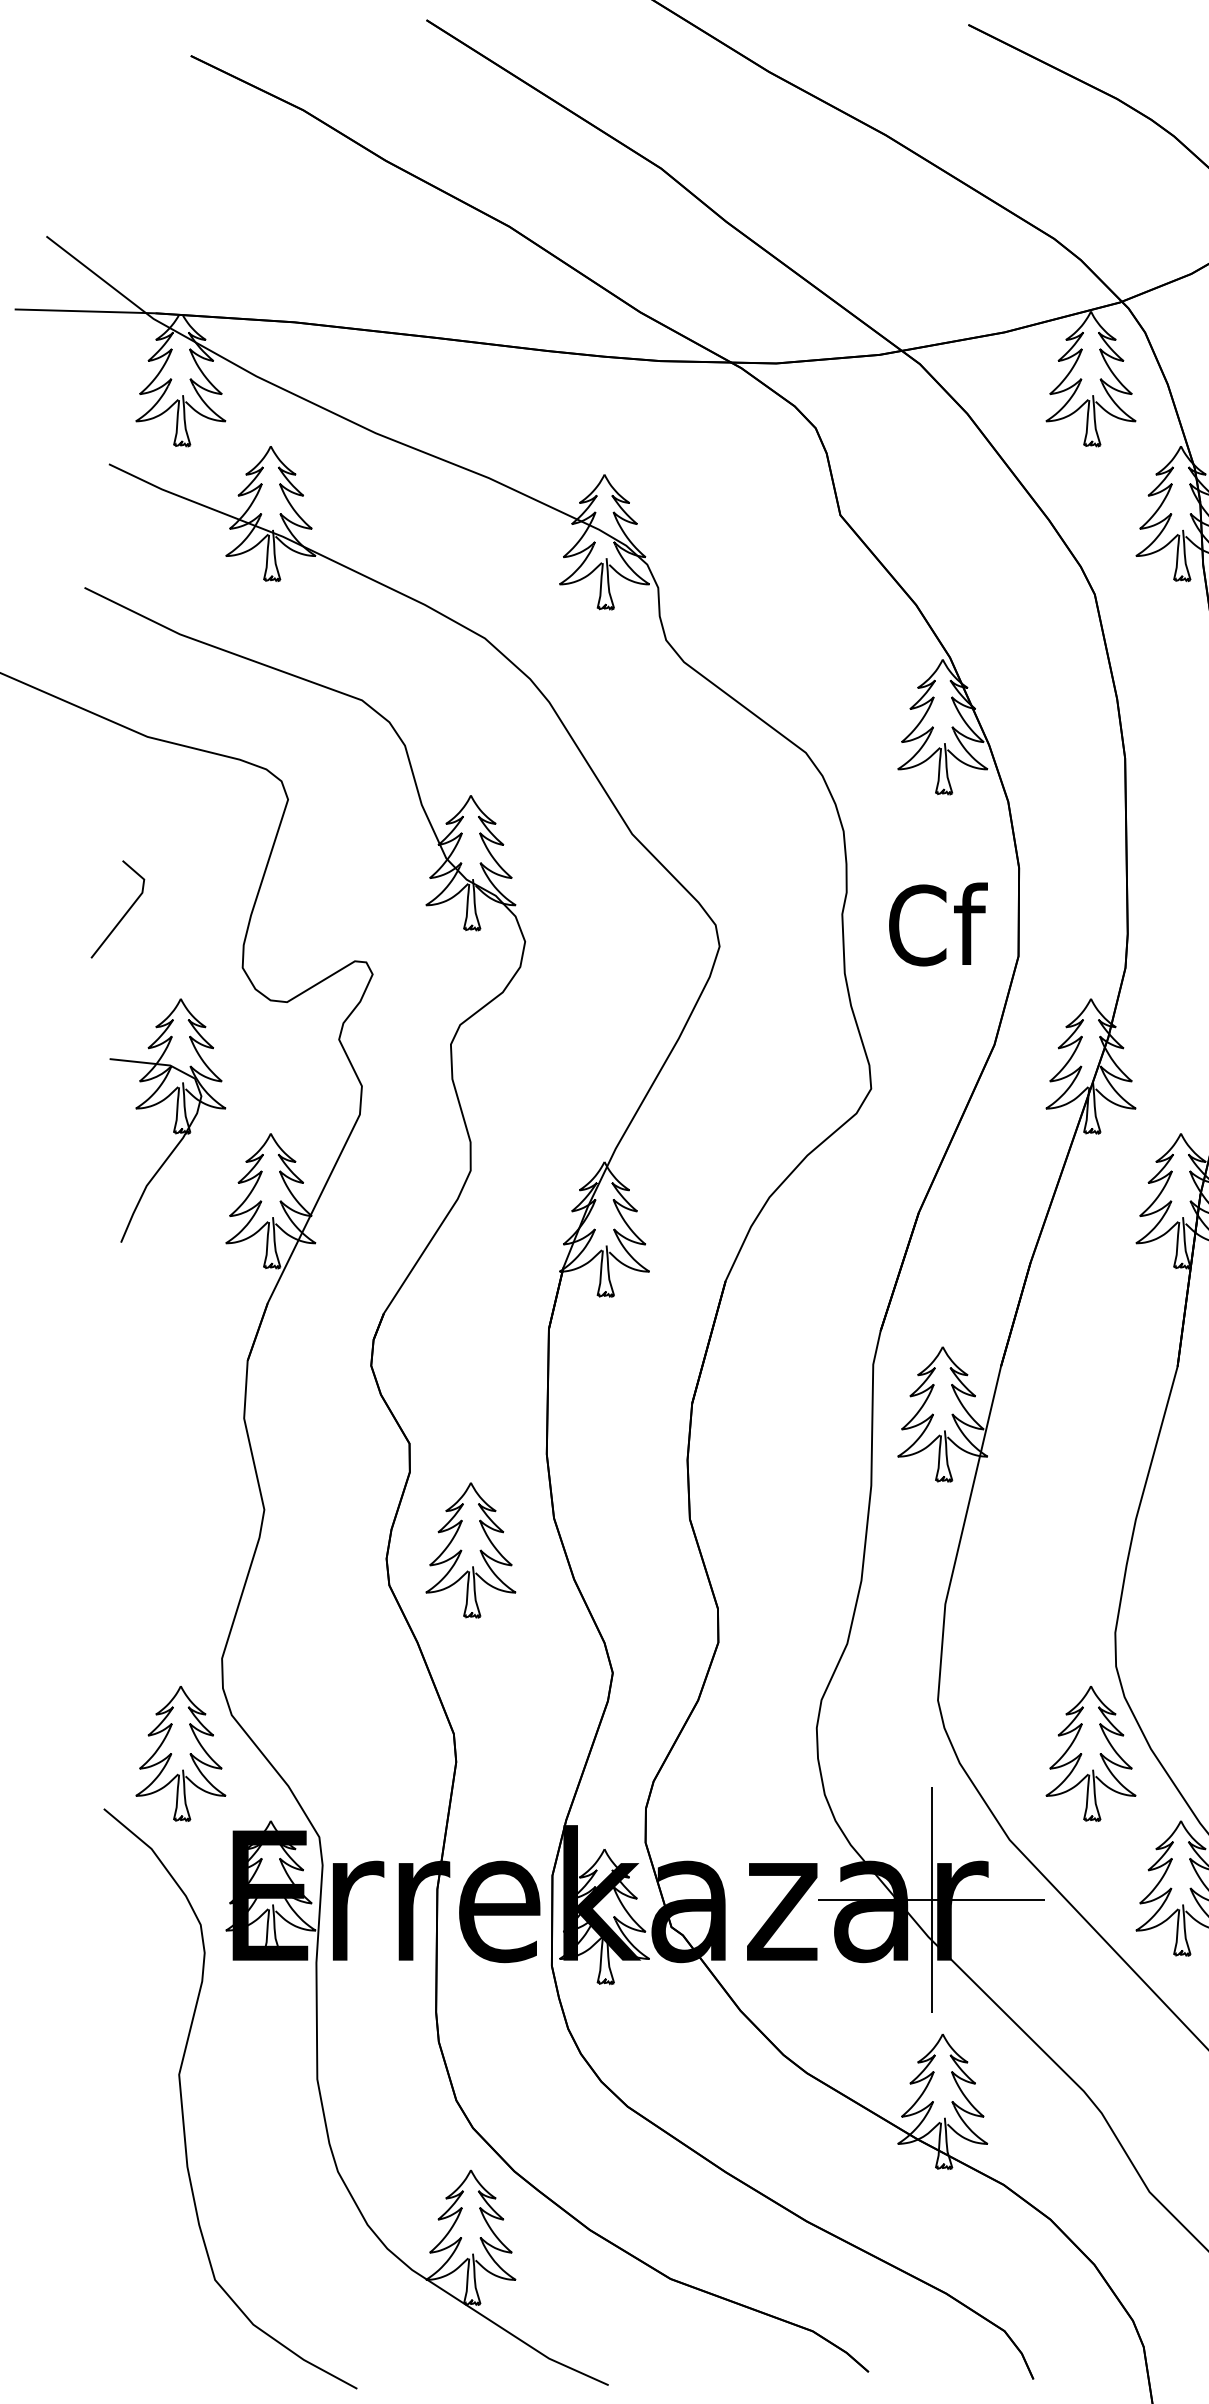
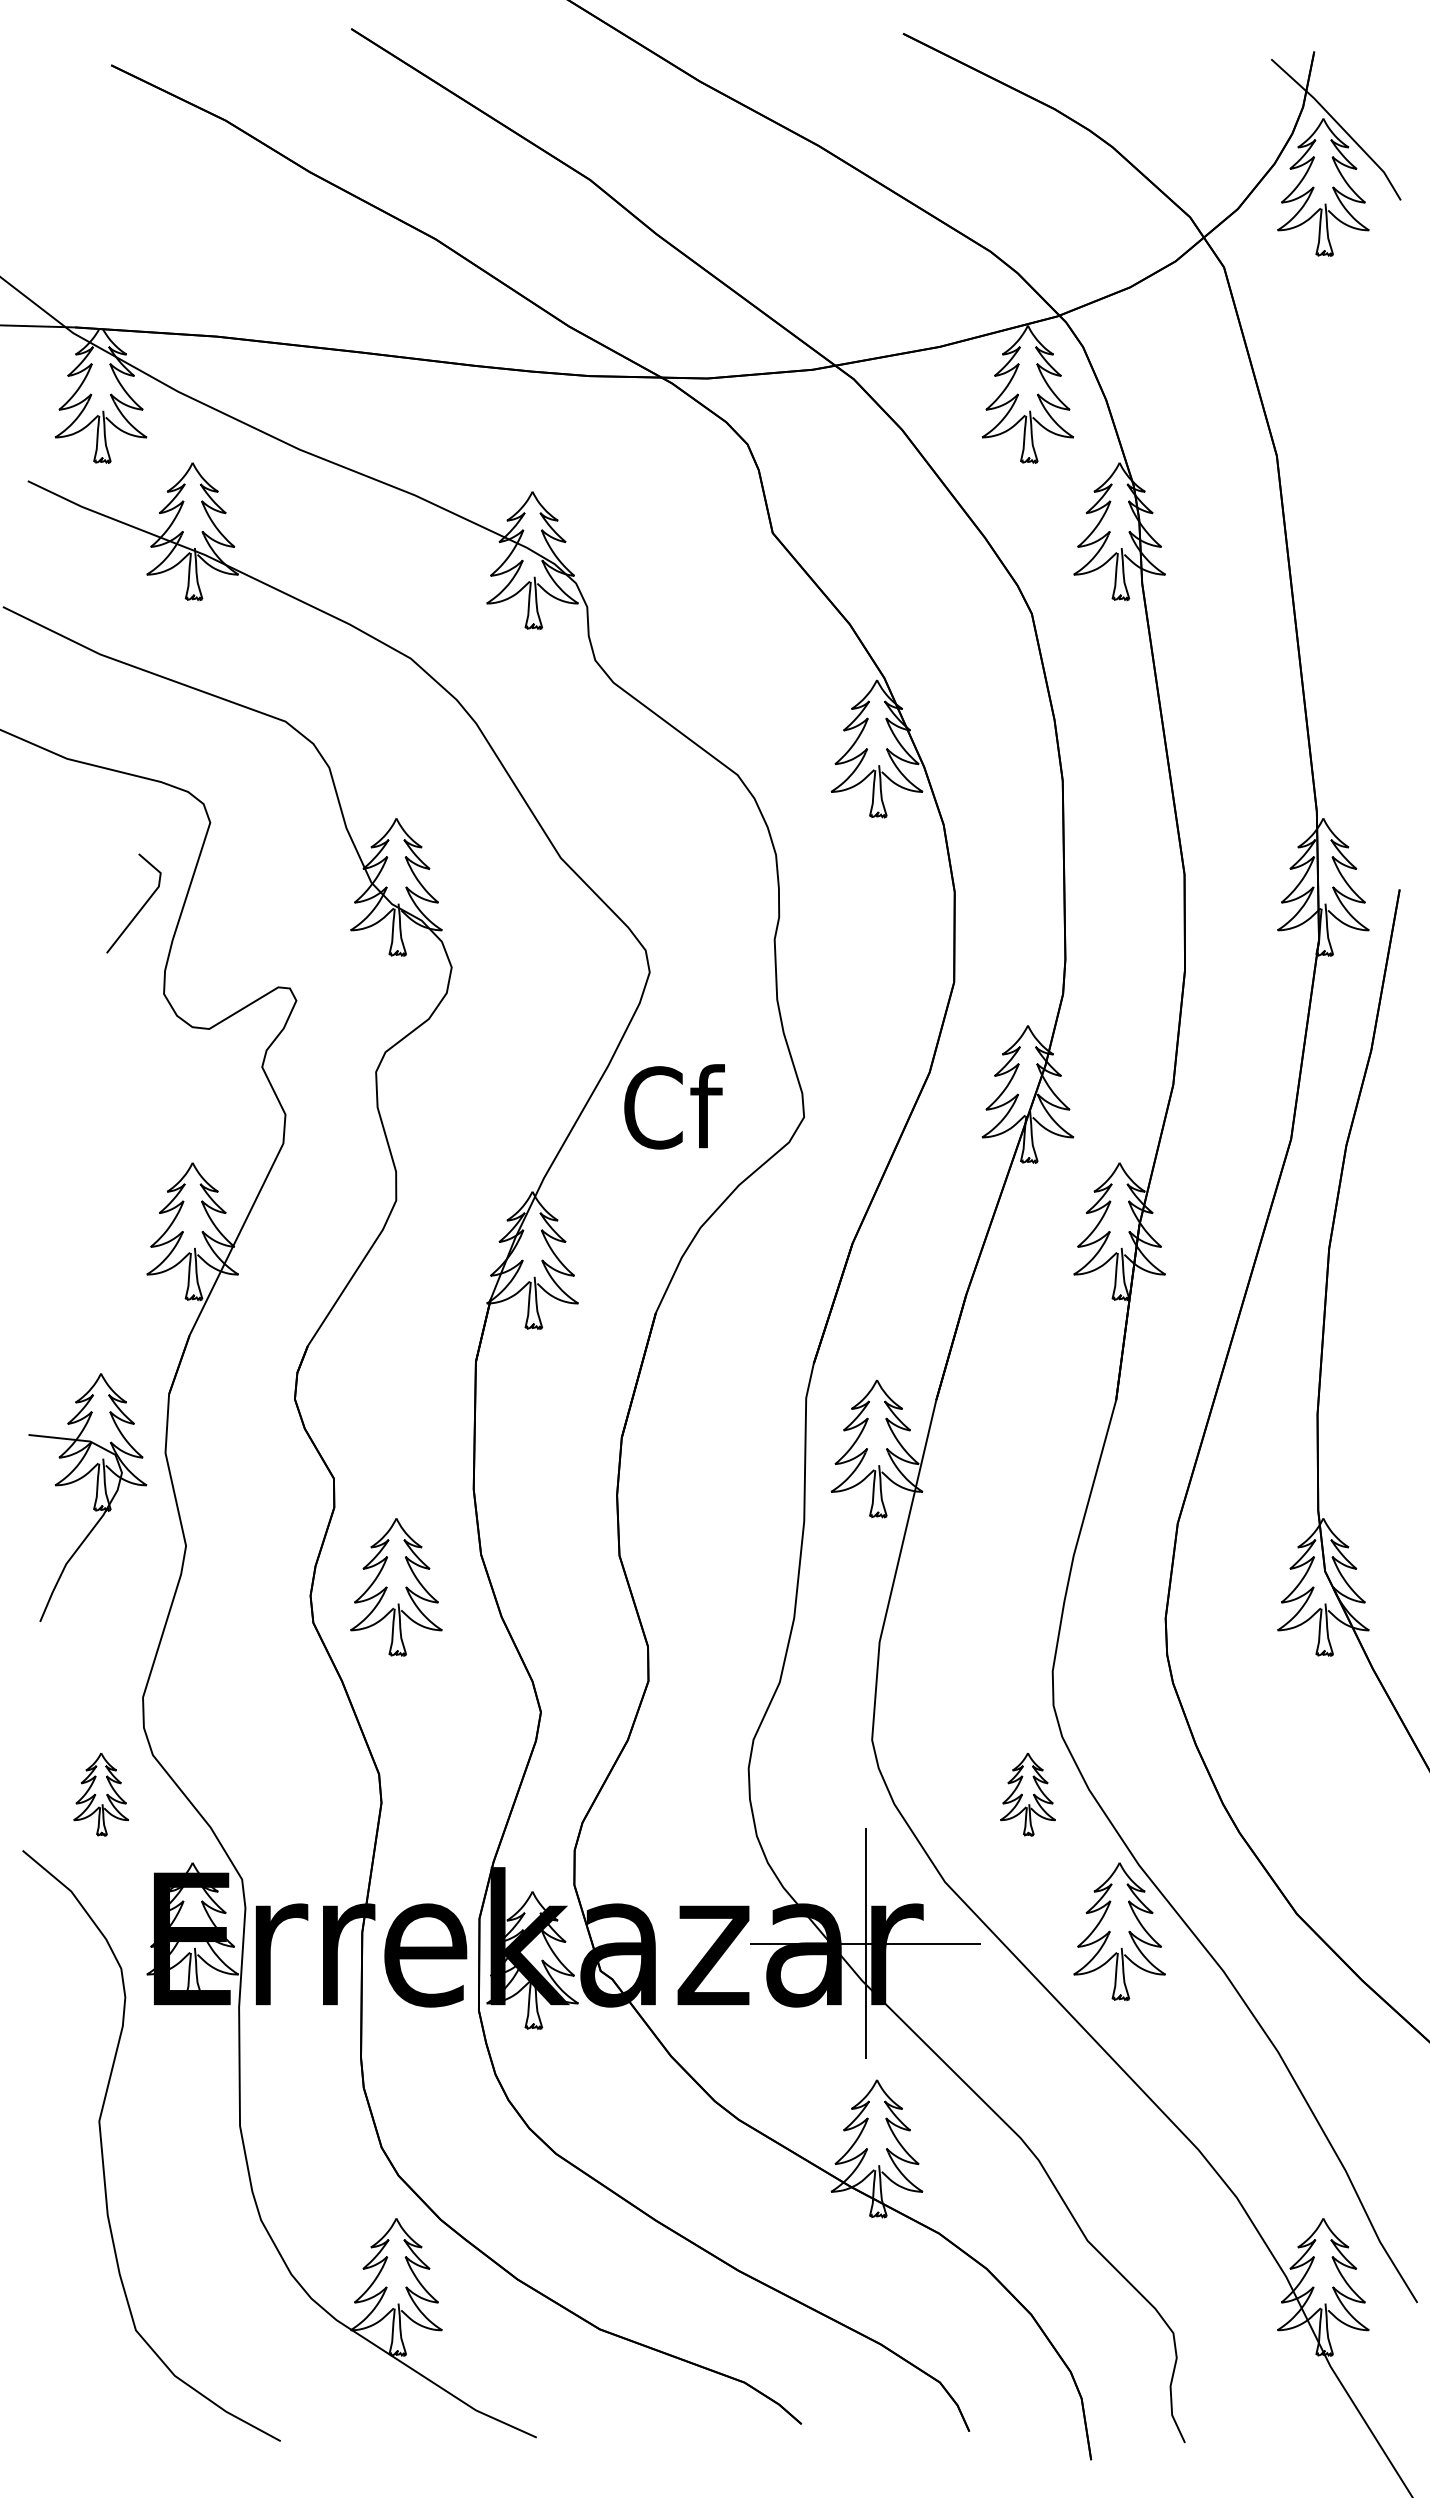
line: (123, 915) -> (139, 909), moved
text: (938, 924) -> (674, 1106), moved
part: (175, 1120) -> (95, 1497), moved
part: (181, 1753) -> (101, 1794), size x0.6
part: (1090, 1753) -> (1027, 1794), size x0.6

